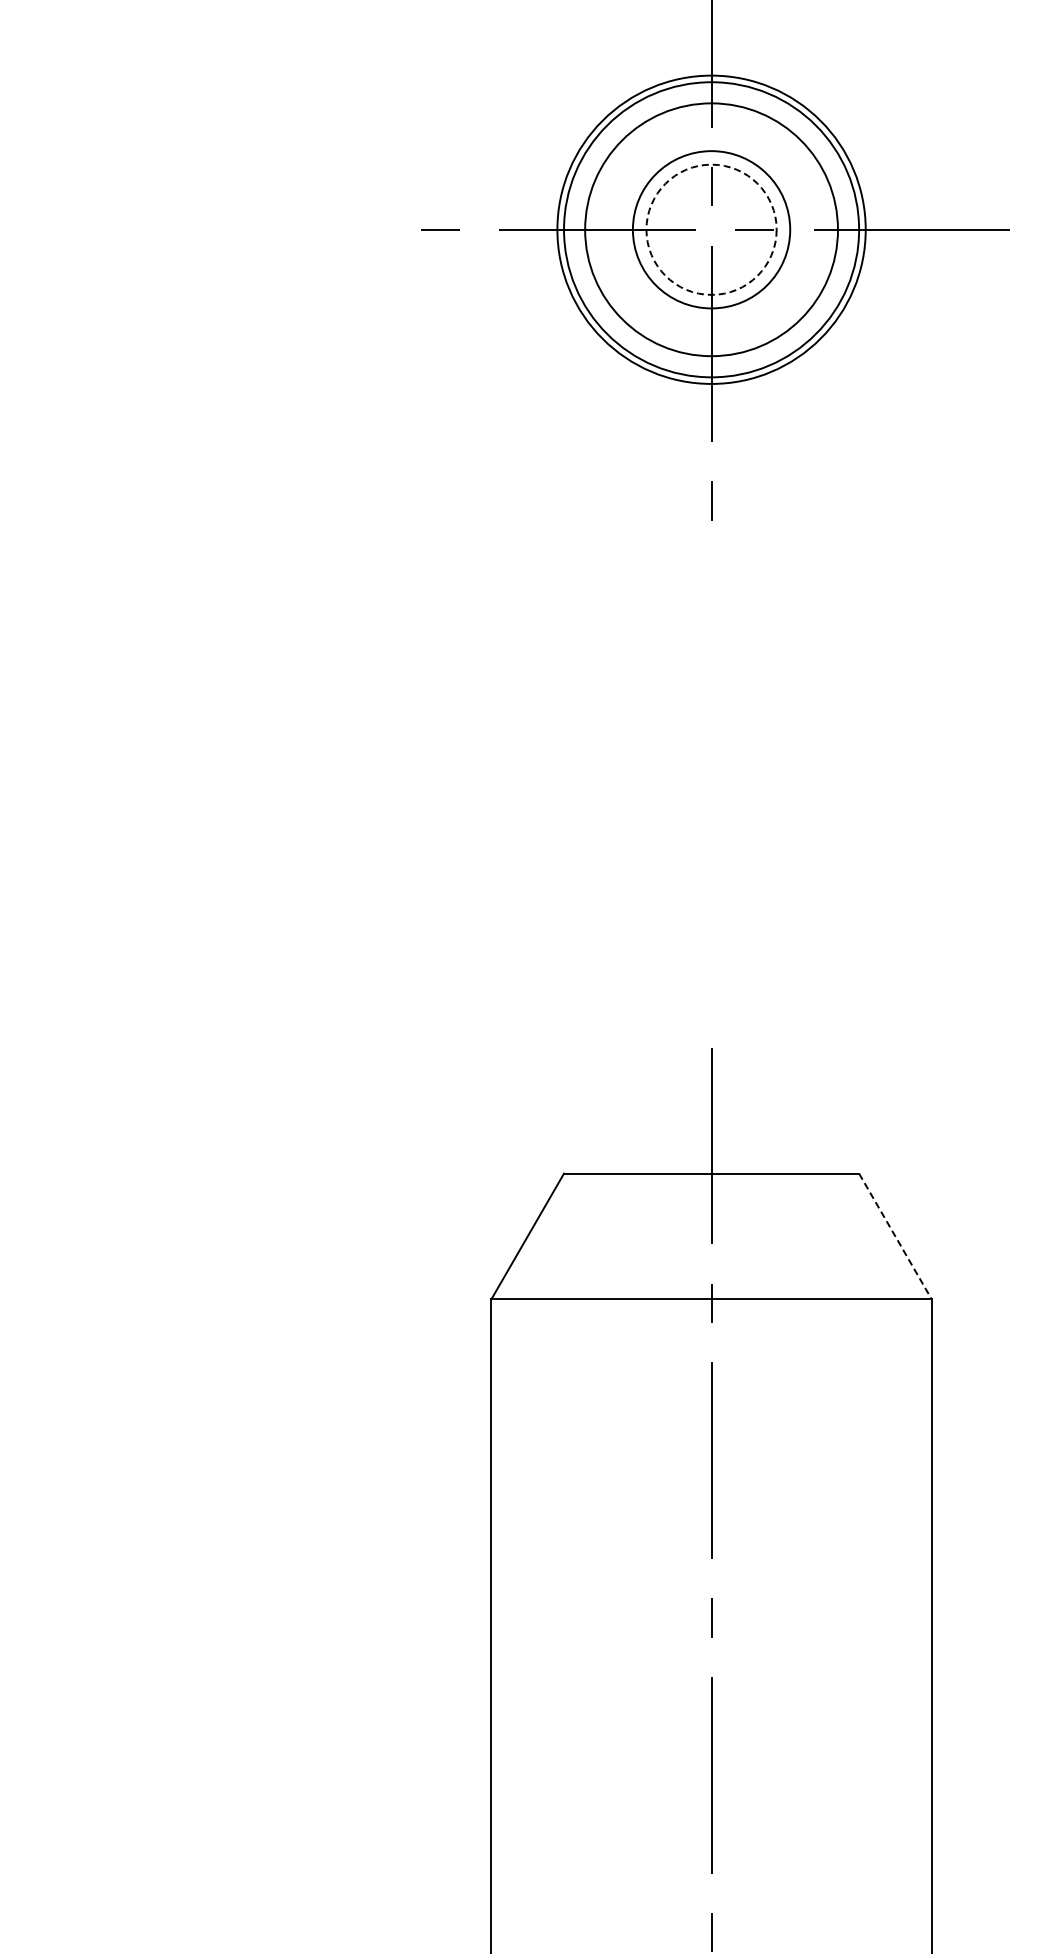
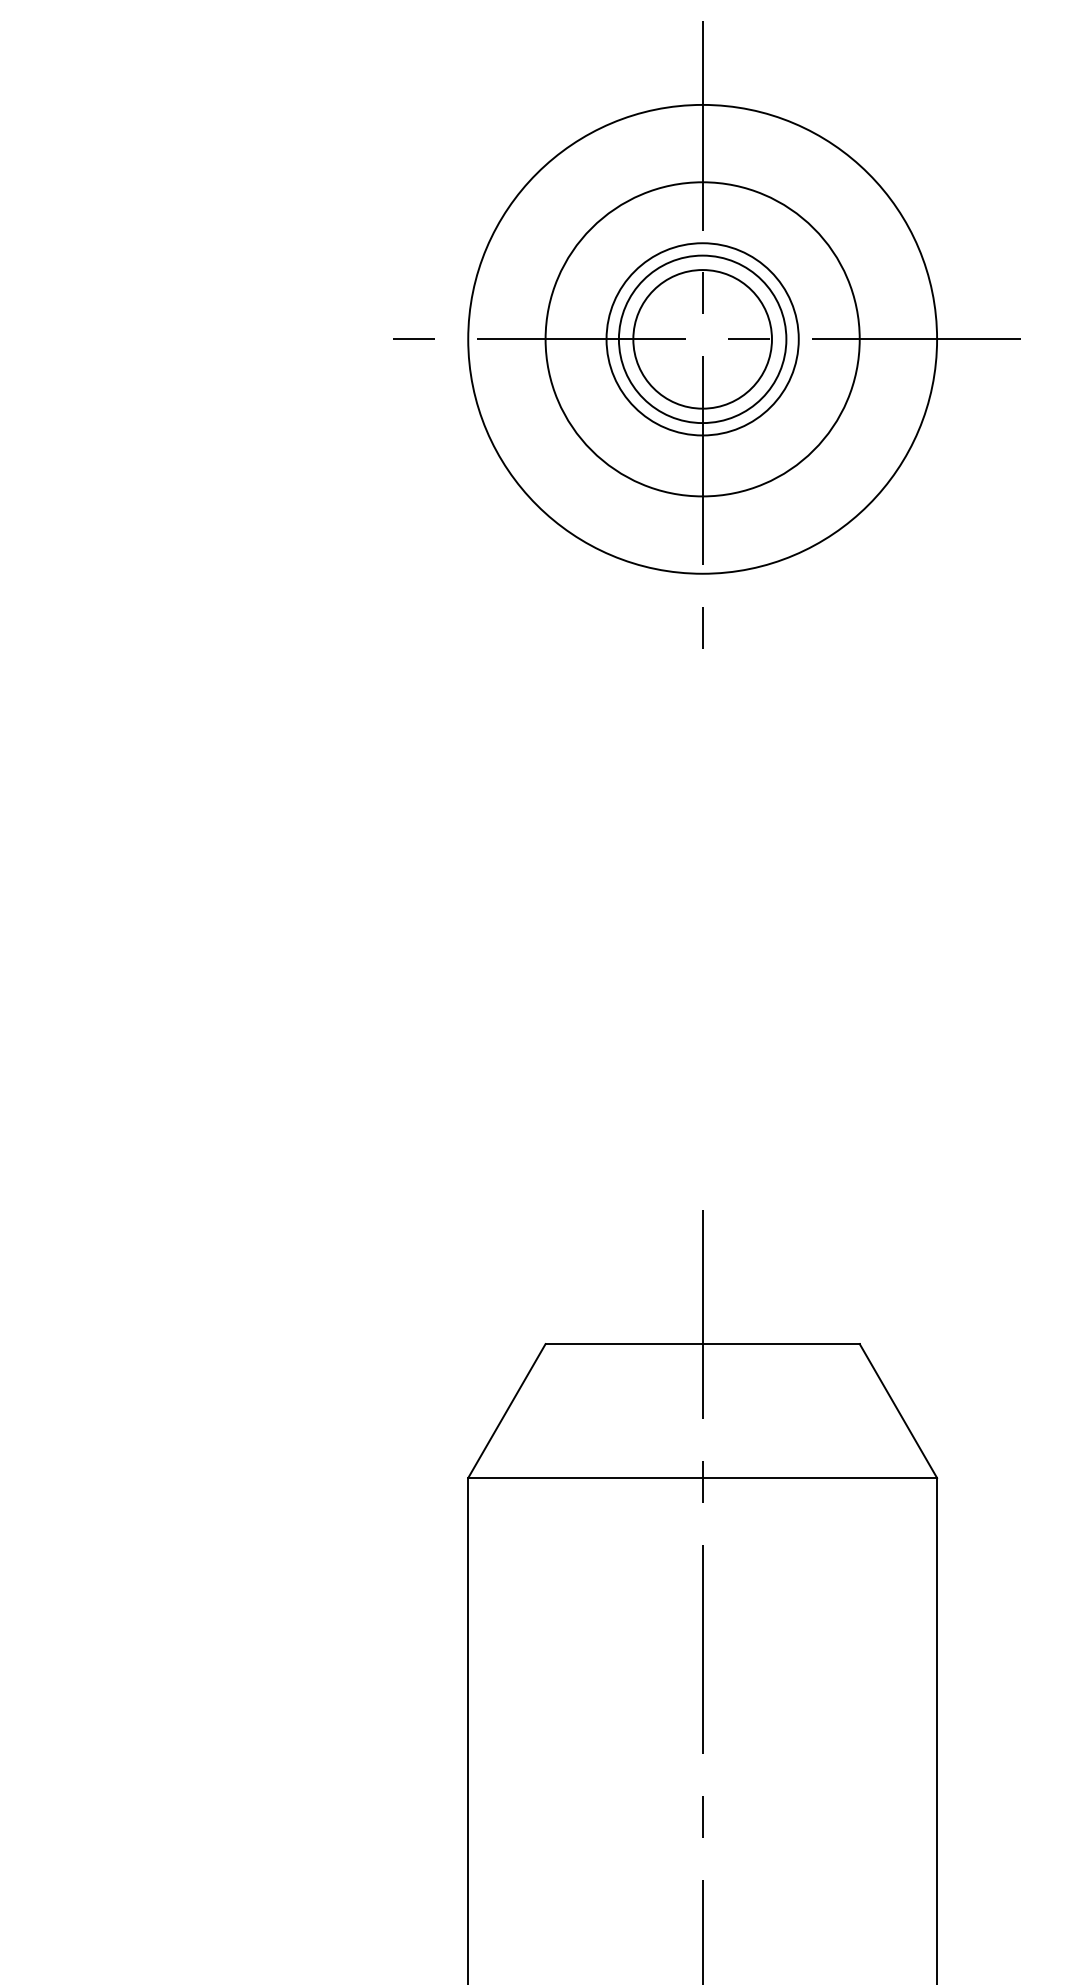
circle: (711, 229) -> (702, 339), dashed -> solid
circle: (711, 229) -> (702, 339), size x0.71
circle: (711, 229) -> (702, 339), size x1.43
line: (895, 1236) -> (898, 1410), dashed -> solid

